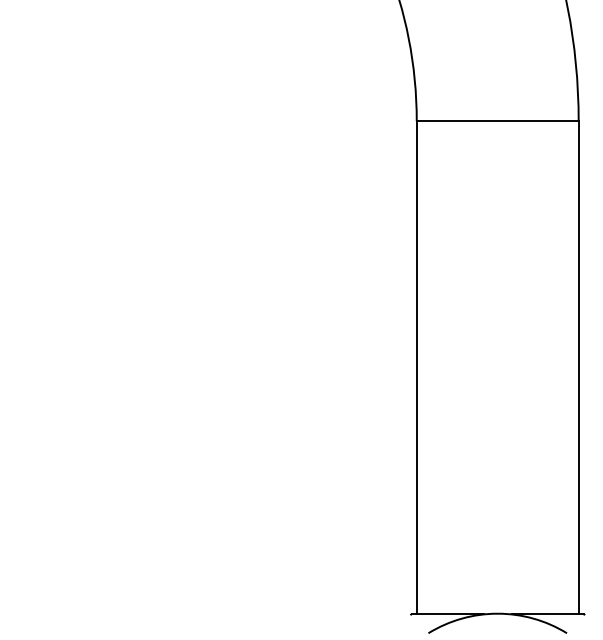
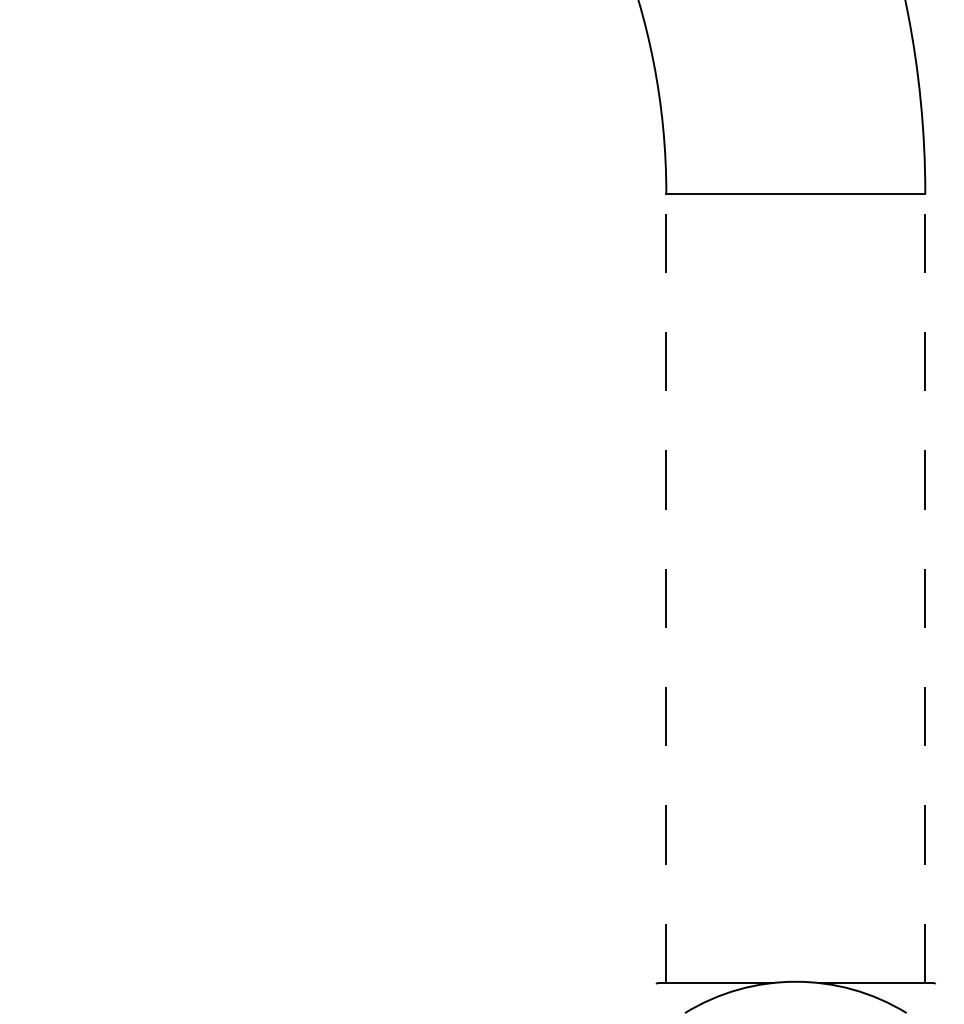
line: (416, 367) -> (665, 587), solid -> dashed
line: (578, 367) -> (925, 587), solid -> dashed

